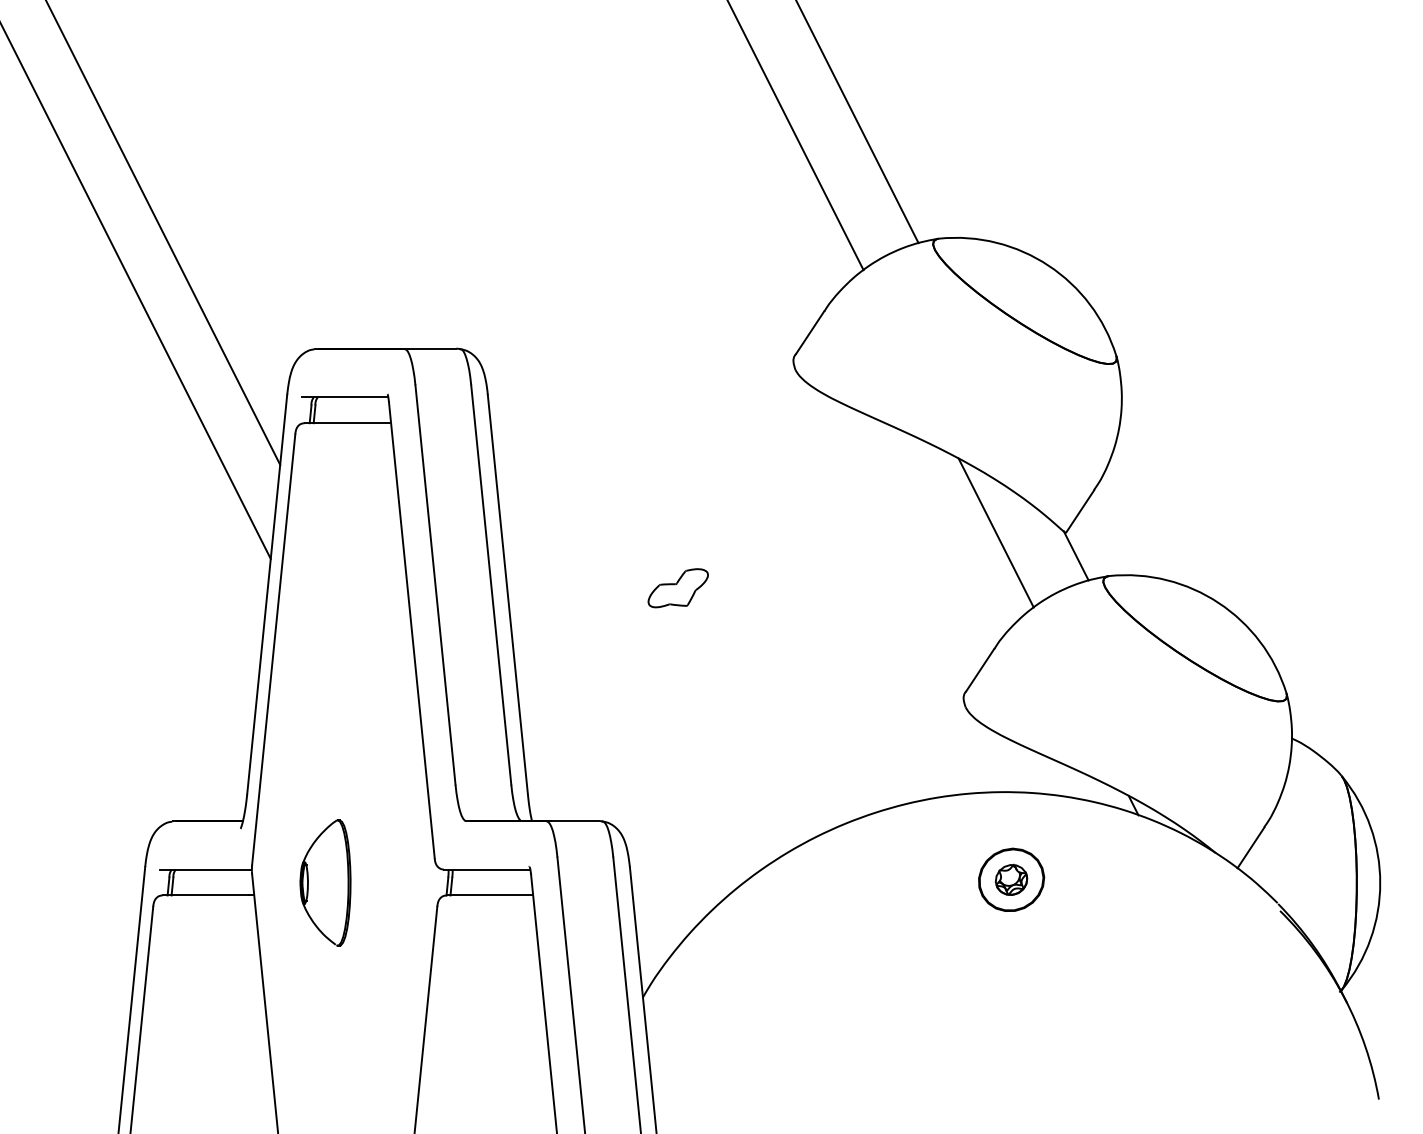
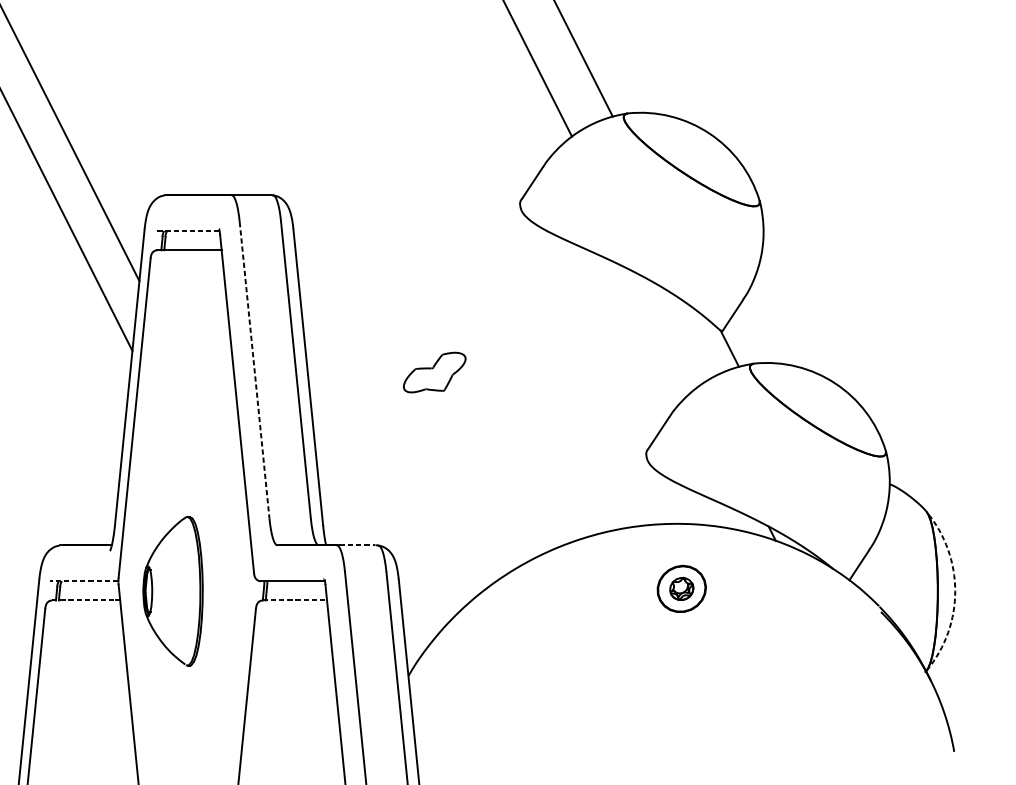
line: (344, 397) -> (187, 231), solid -> dashed
line: (995, 532) -> (669, 331), removed
line: (435, 585) -> (254, 370), solid -> dashed
part: (677, 588) -> (434, 372), size x1.4
line: (574, 820) -> (357, 544), solid -> dashed
line: (205, 869) -> (84, 581), solid -> dashed
part: (325, 882) -> (173, 590), size x1.6
arc: (1380, 883) -> (955, 591), solid -> dashed
line: (206, 895) -> (84, 600), solid -> dashed
line: (490, 895) -> (295, 600), solid -> dashed

